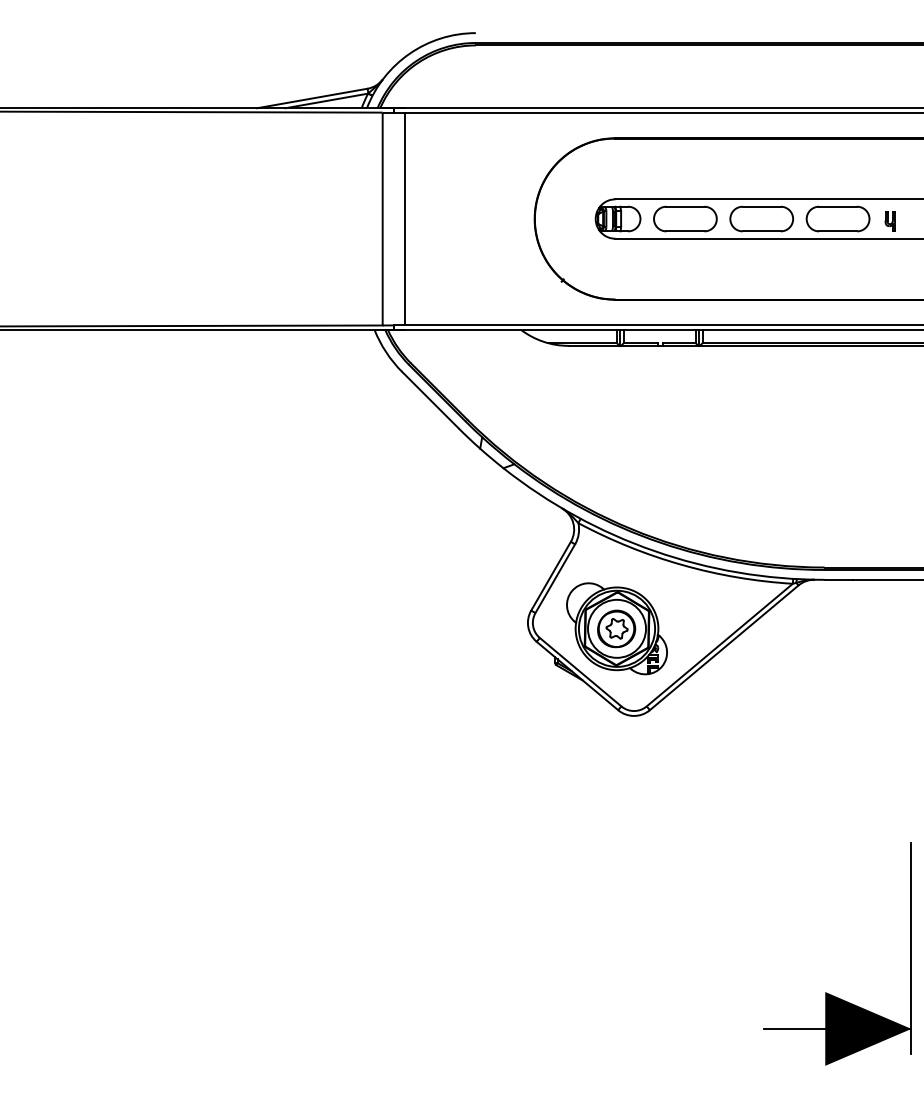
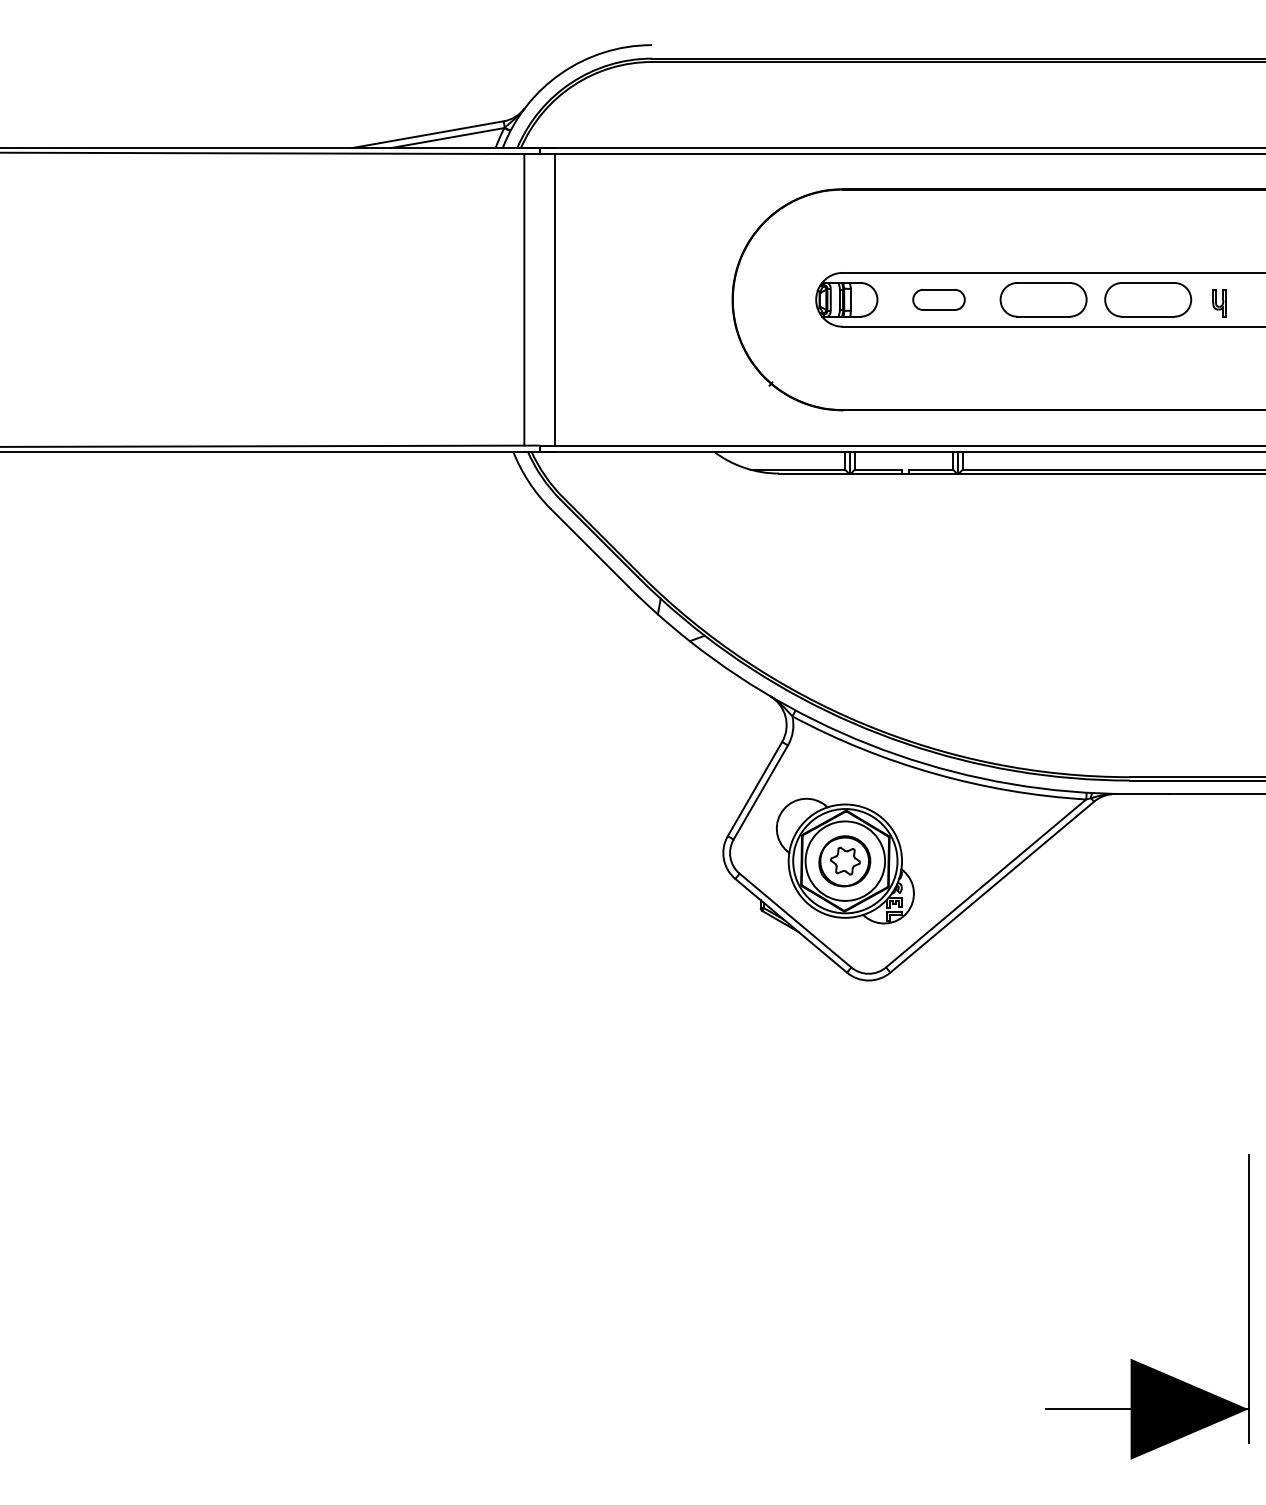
part: (685, 218) -> (938, 299), size x0.6

